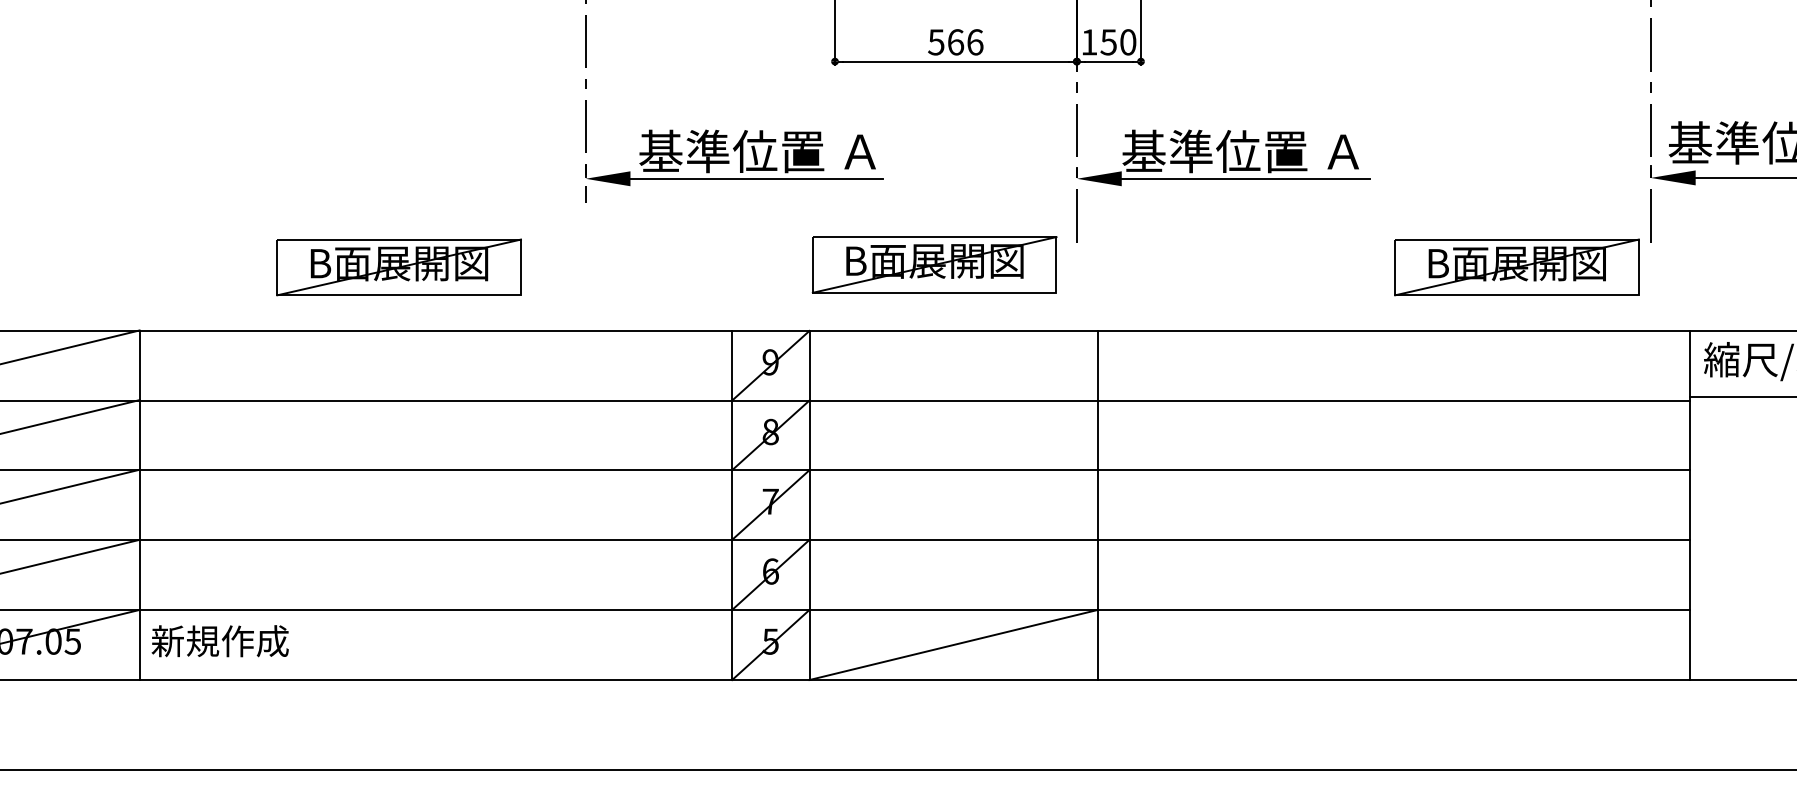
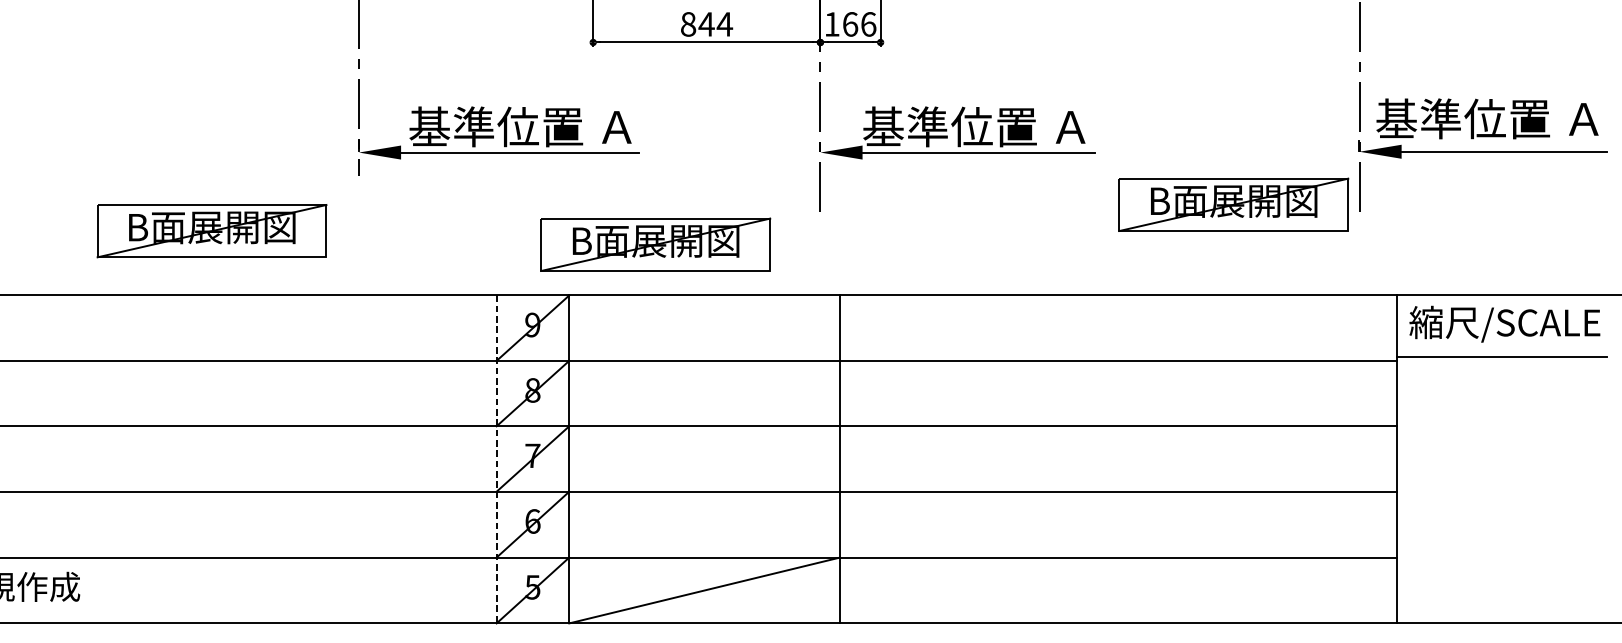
text: (955, 42) -> (706, 24), 566 -> 844
text: (1118, 42) -> (859, 24), 150 -> 166
part: (934, 264) -> (655, 244), moved
part: (398, 267) -> (211, 231), moved
part: (1516, 267) -> (1233, 204), moved
line: (732, 505) -> (496, 459), solid -> dashed

